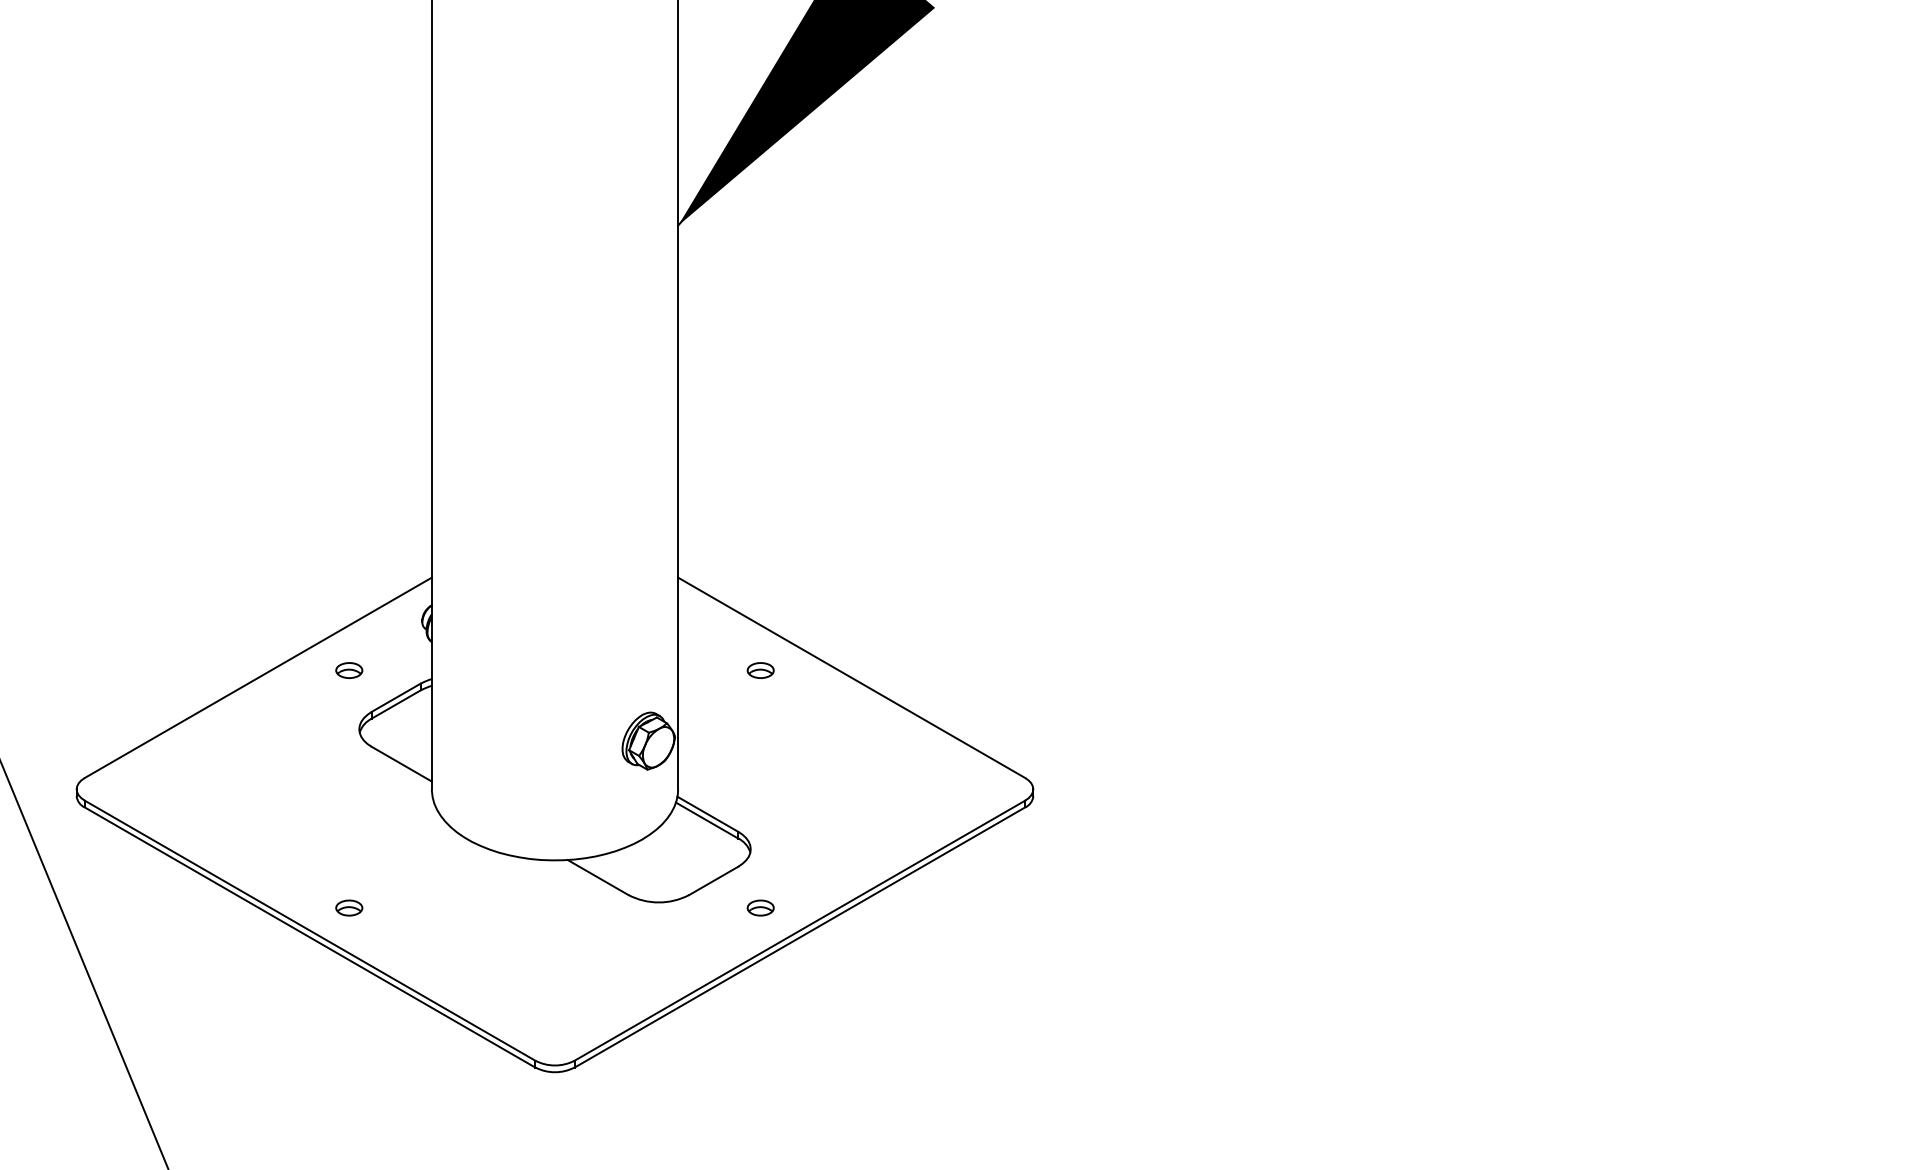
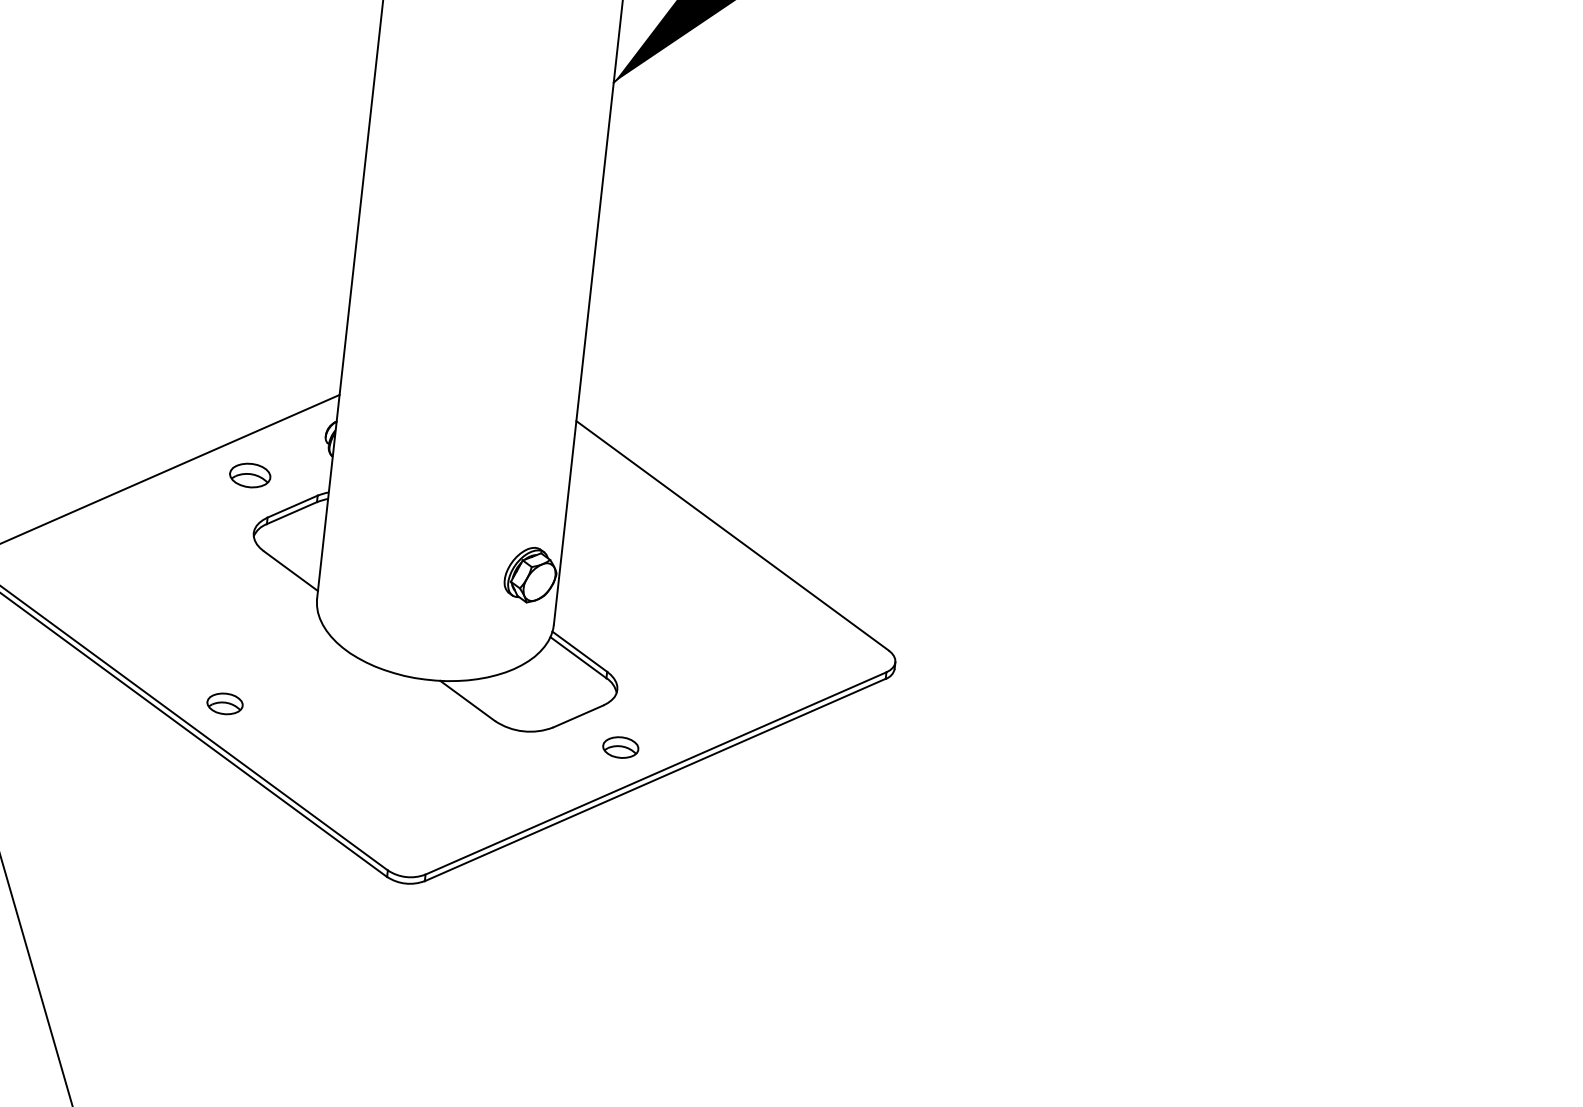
part: (349, 670) -> (250, 475), size x1.6
part: (760, 670) -> (645, 519), removed
part: (349, 907) -> (225, 703), size x1.4
part: (760, 907) -> (620, 746), size x1.4

